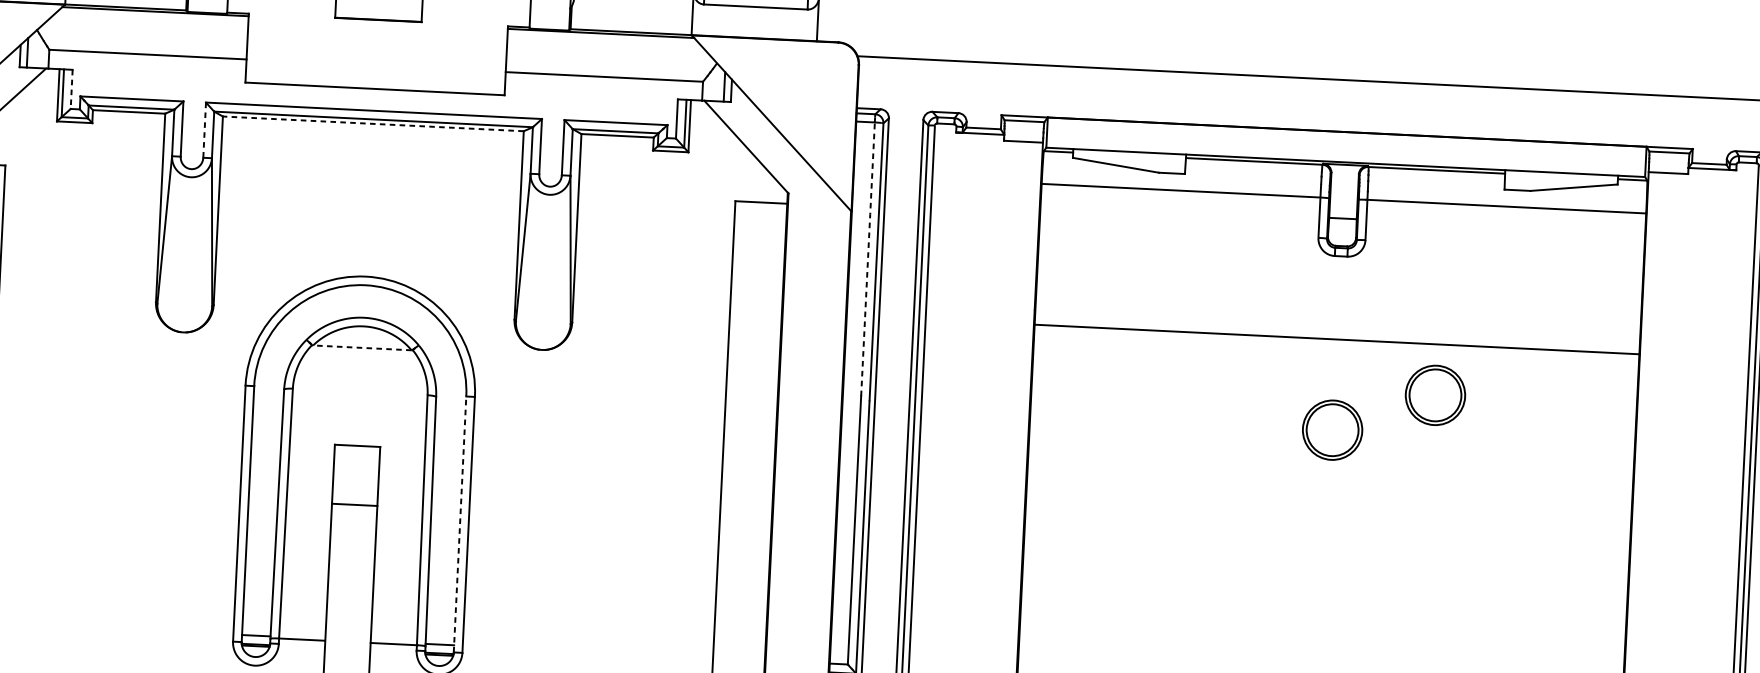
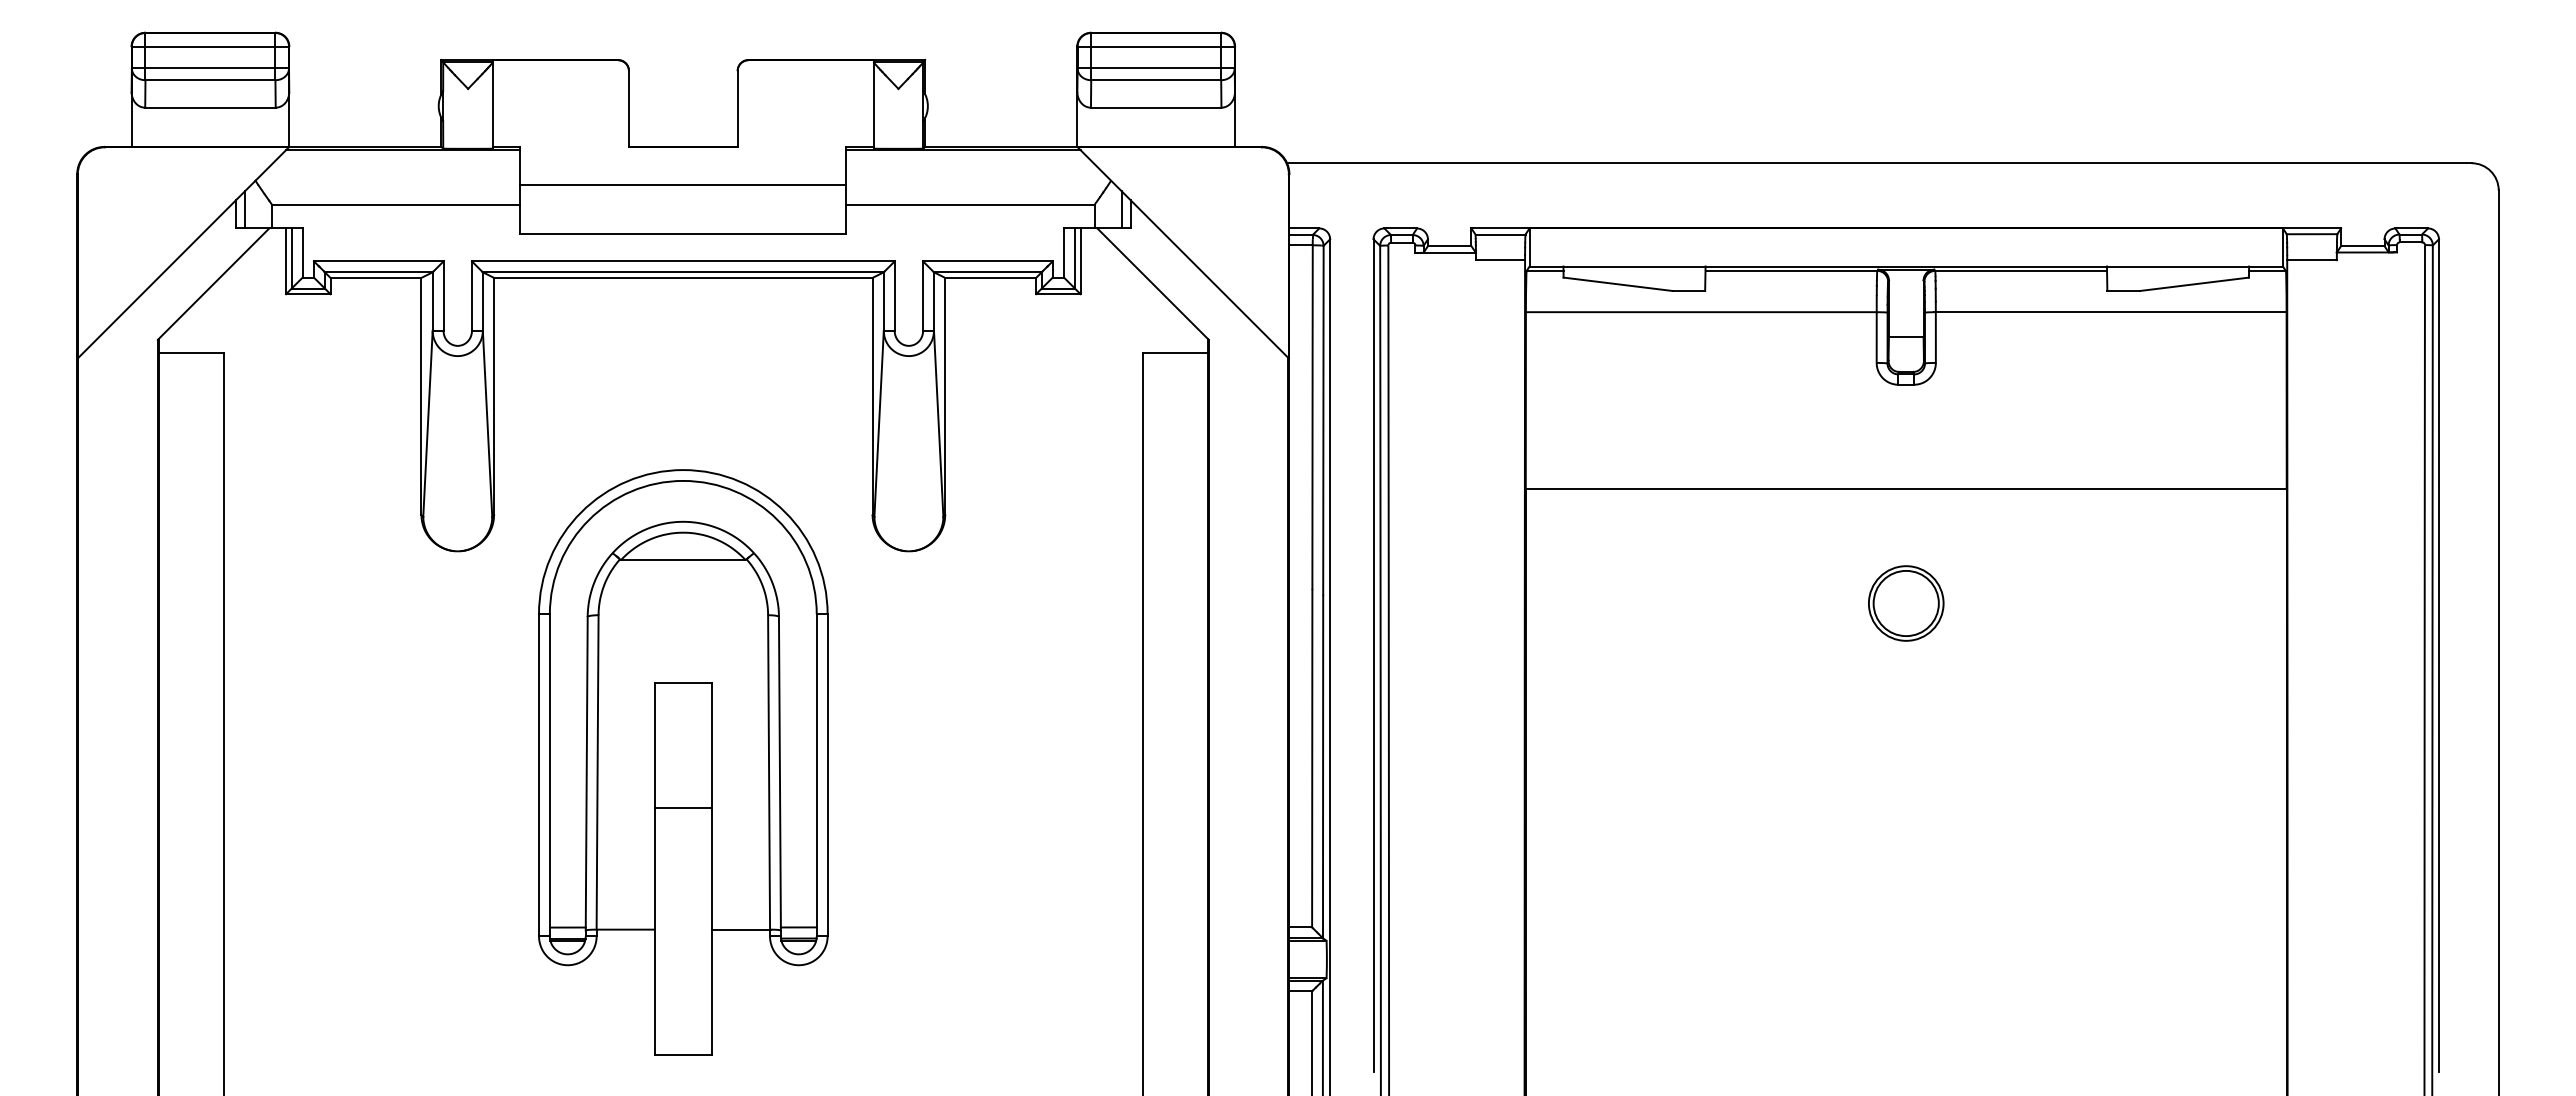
line: (377, 50) -> (683, 185), added
line: (71, 89) -> (302, 253), dashed -> solid
line: (372, 123) -> (682, 277), dashed -> solid
line: (204, 130) -> (471, 296), dashed -> solid
line: (867, 258) -> (1312, 416), dashed -> solid
line: (362, 347) -> (683, 559), dashed -> solid
part: (1435, 395) -> (2033, 553), removed
line: (354, 505) -> (682, 808), moved
line: (459, 523) -> (816, 774), dashed -> solid

